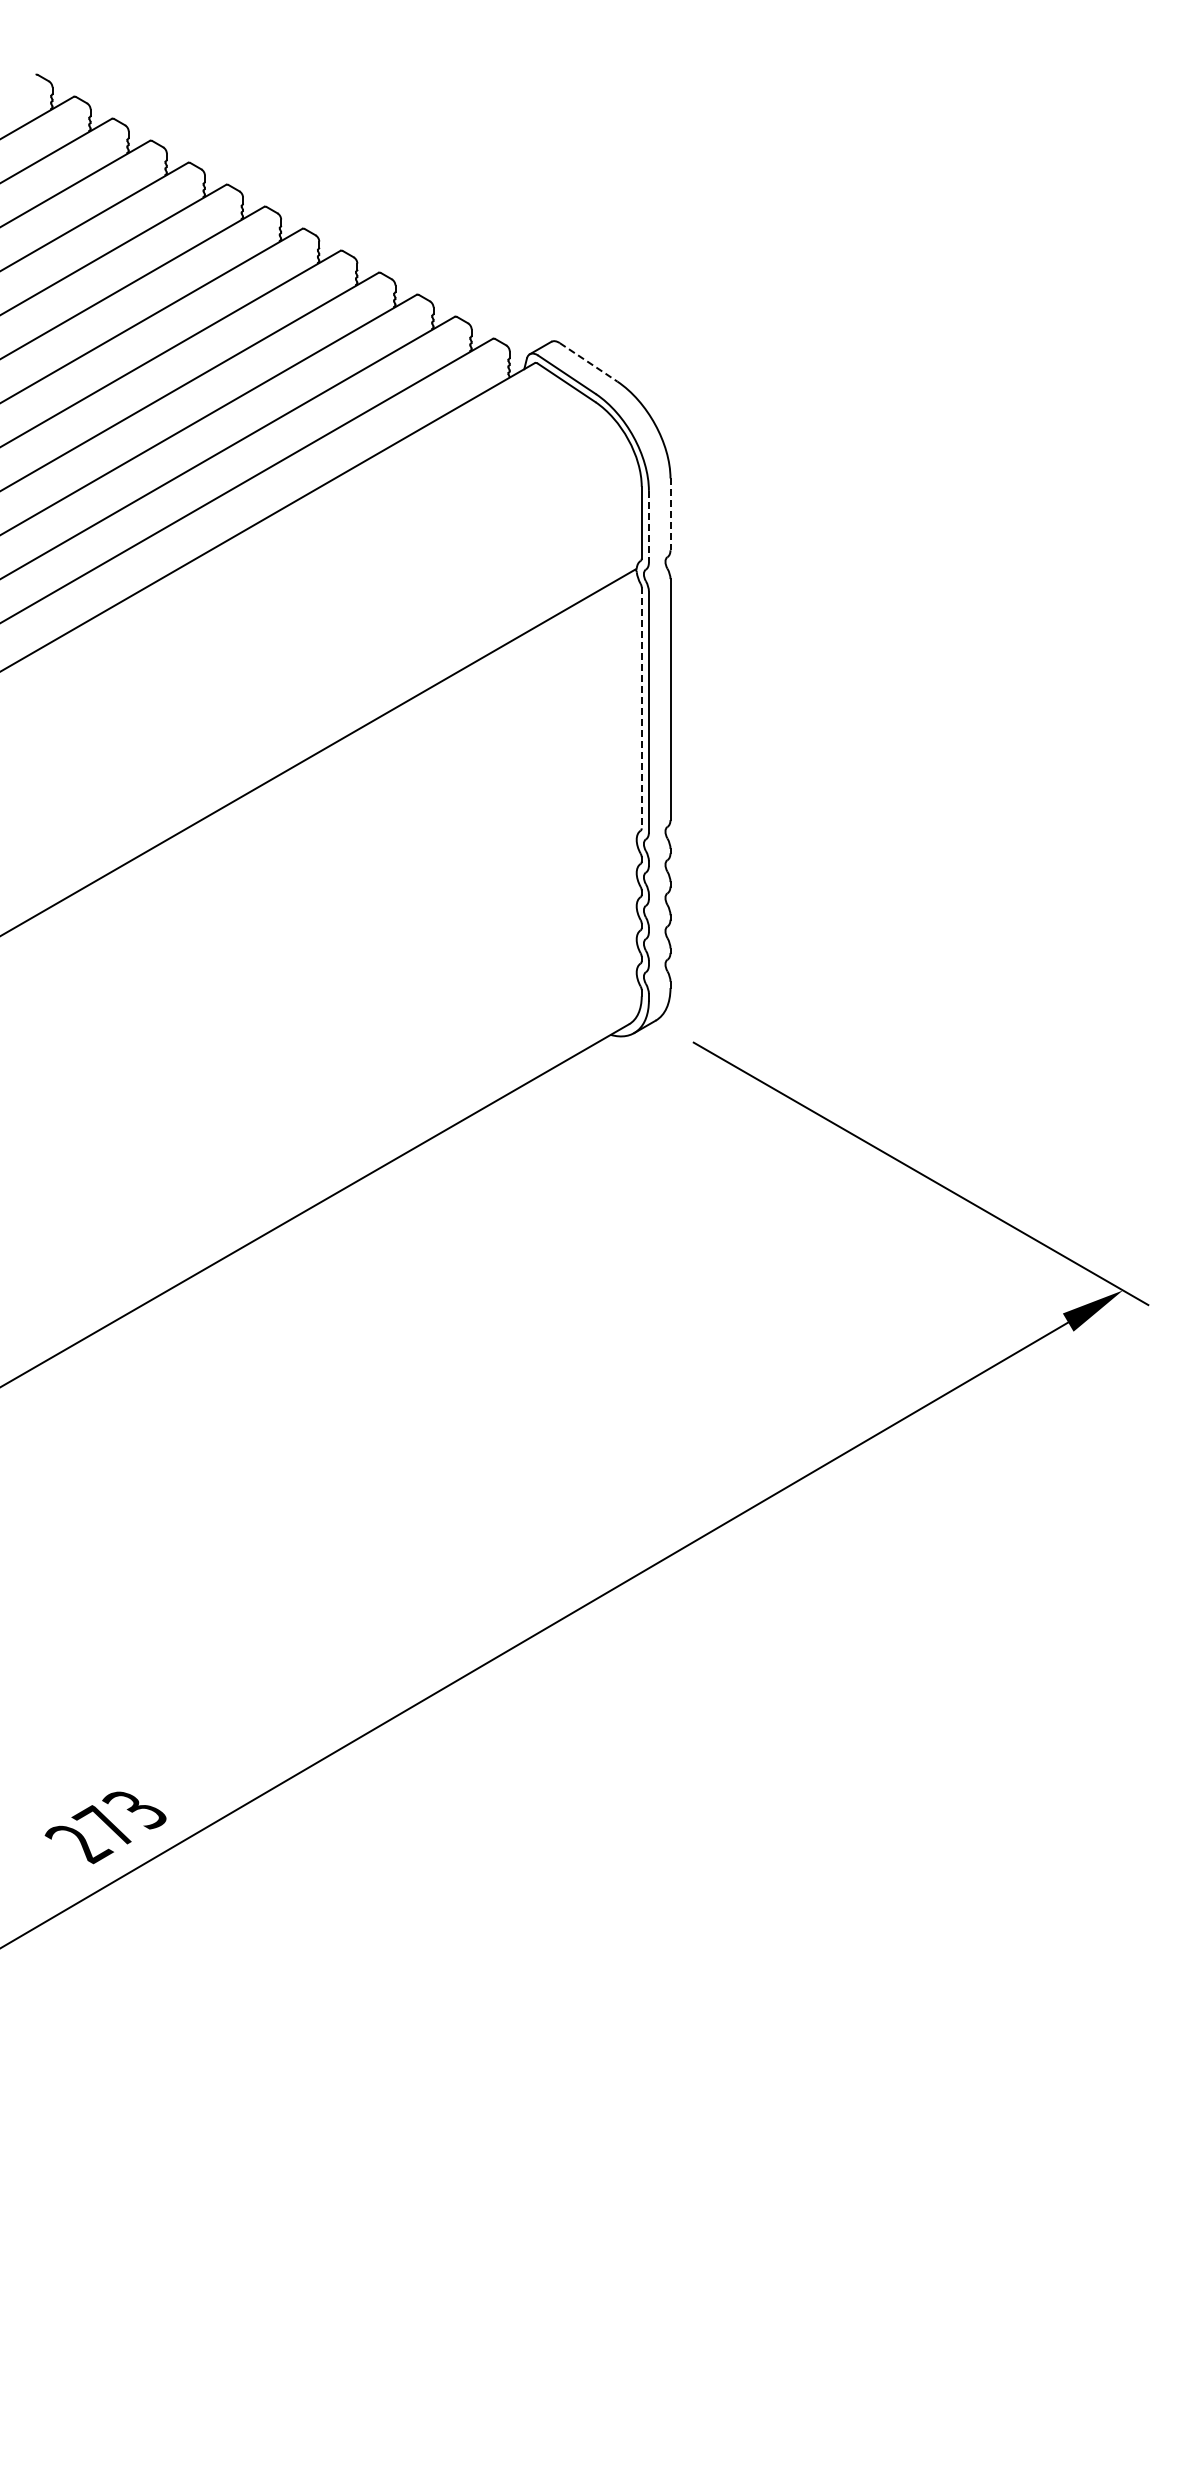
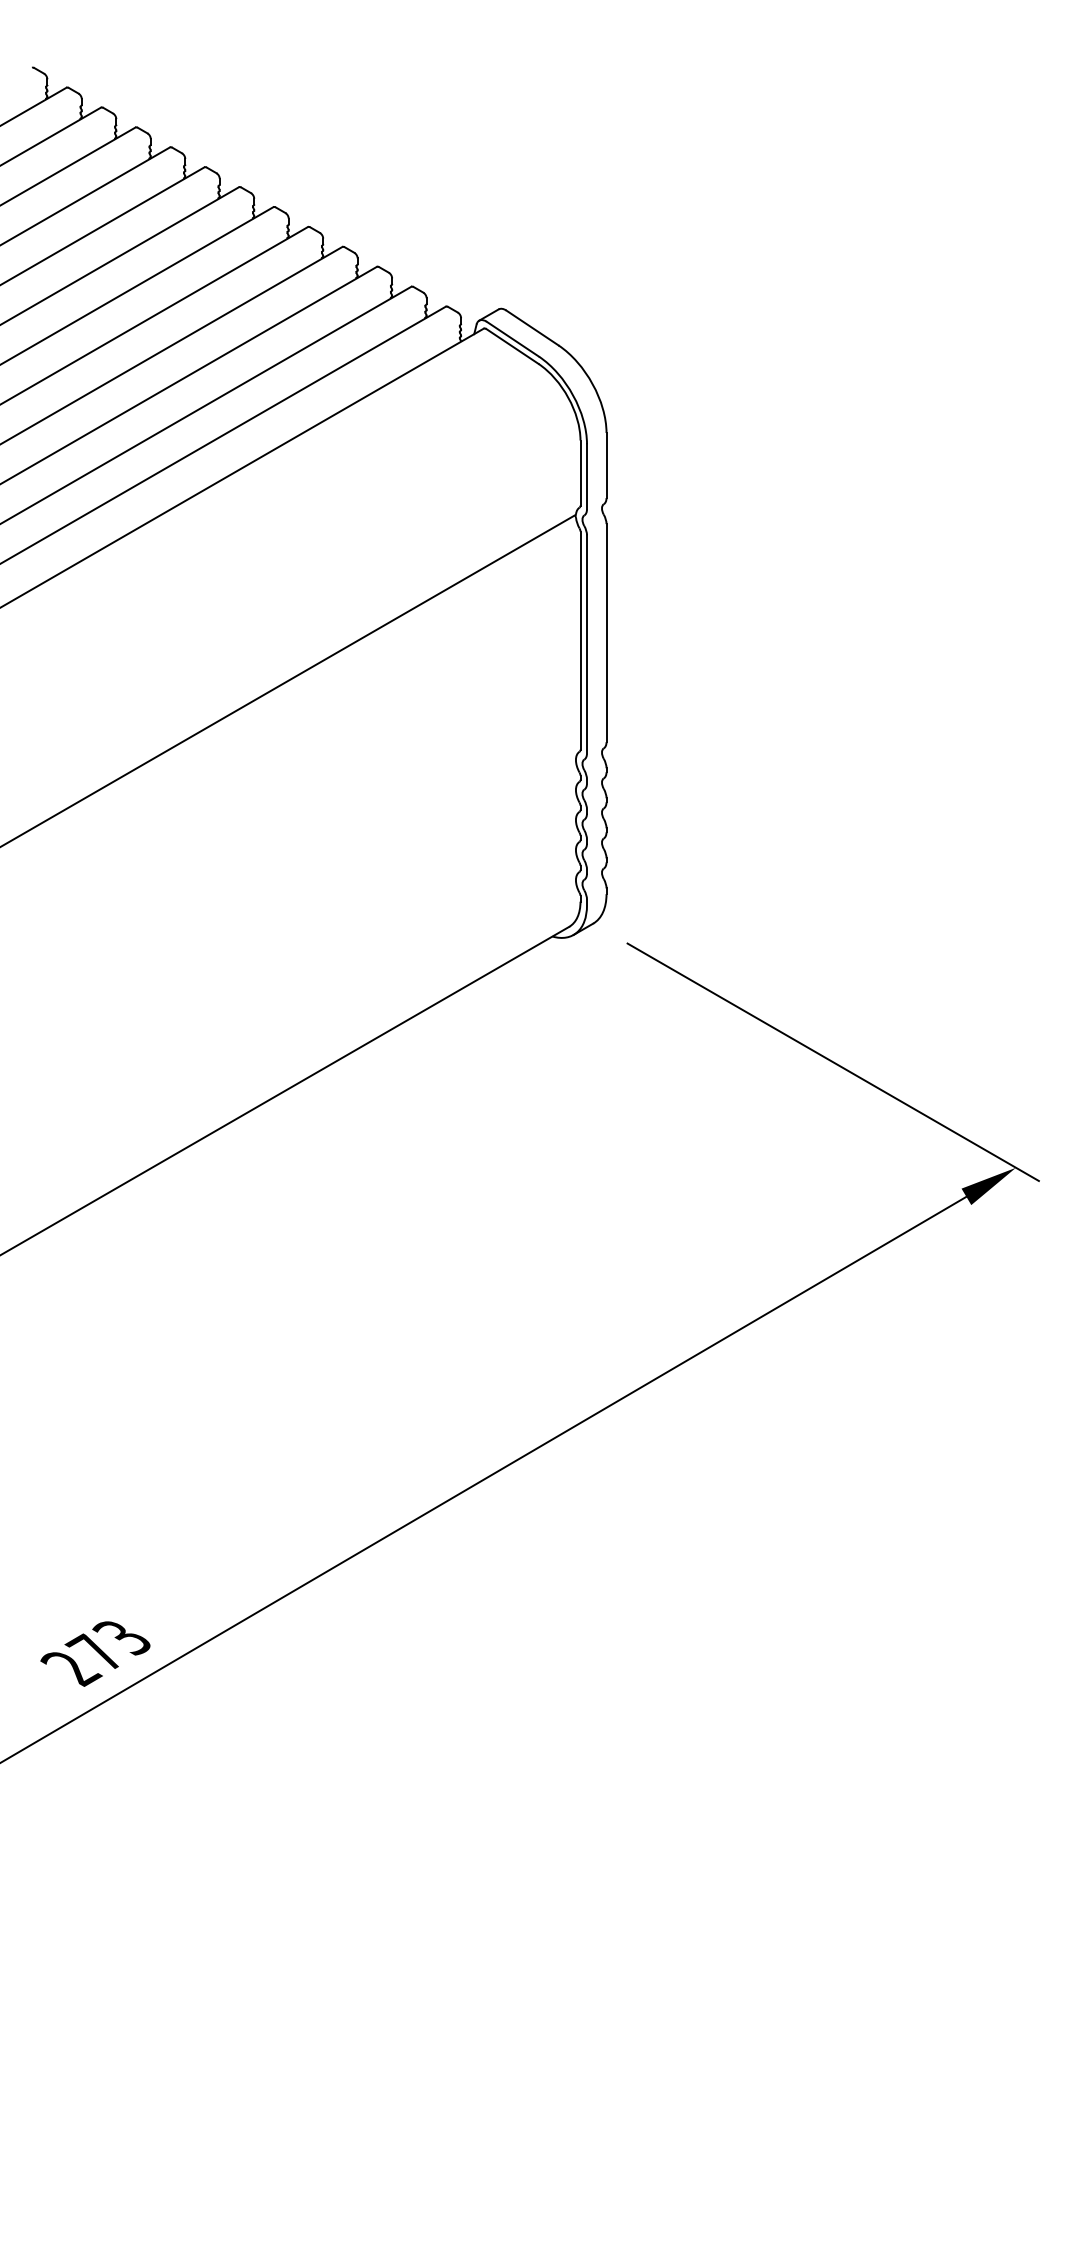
line: (588, 362) -> (532, 328), dashed -> solid
line: (670, 514) -> (606, 465), dashed -> solid
line: (648, 526) -> (586, 476), dashed -> solid
line: (641, 708) -> (580, 641), dashed -> solid

